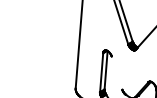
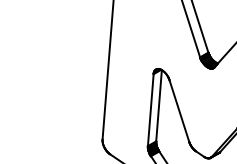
line: (116, 72) -> (178, 109), added

